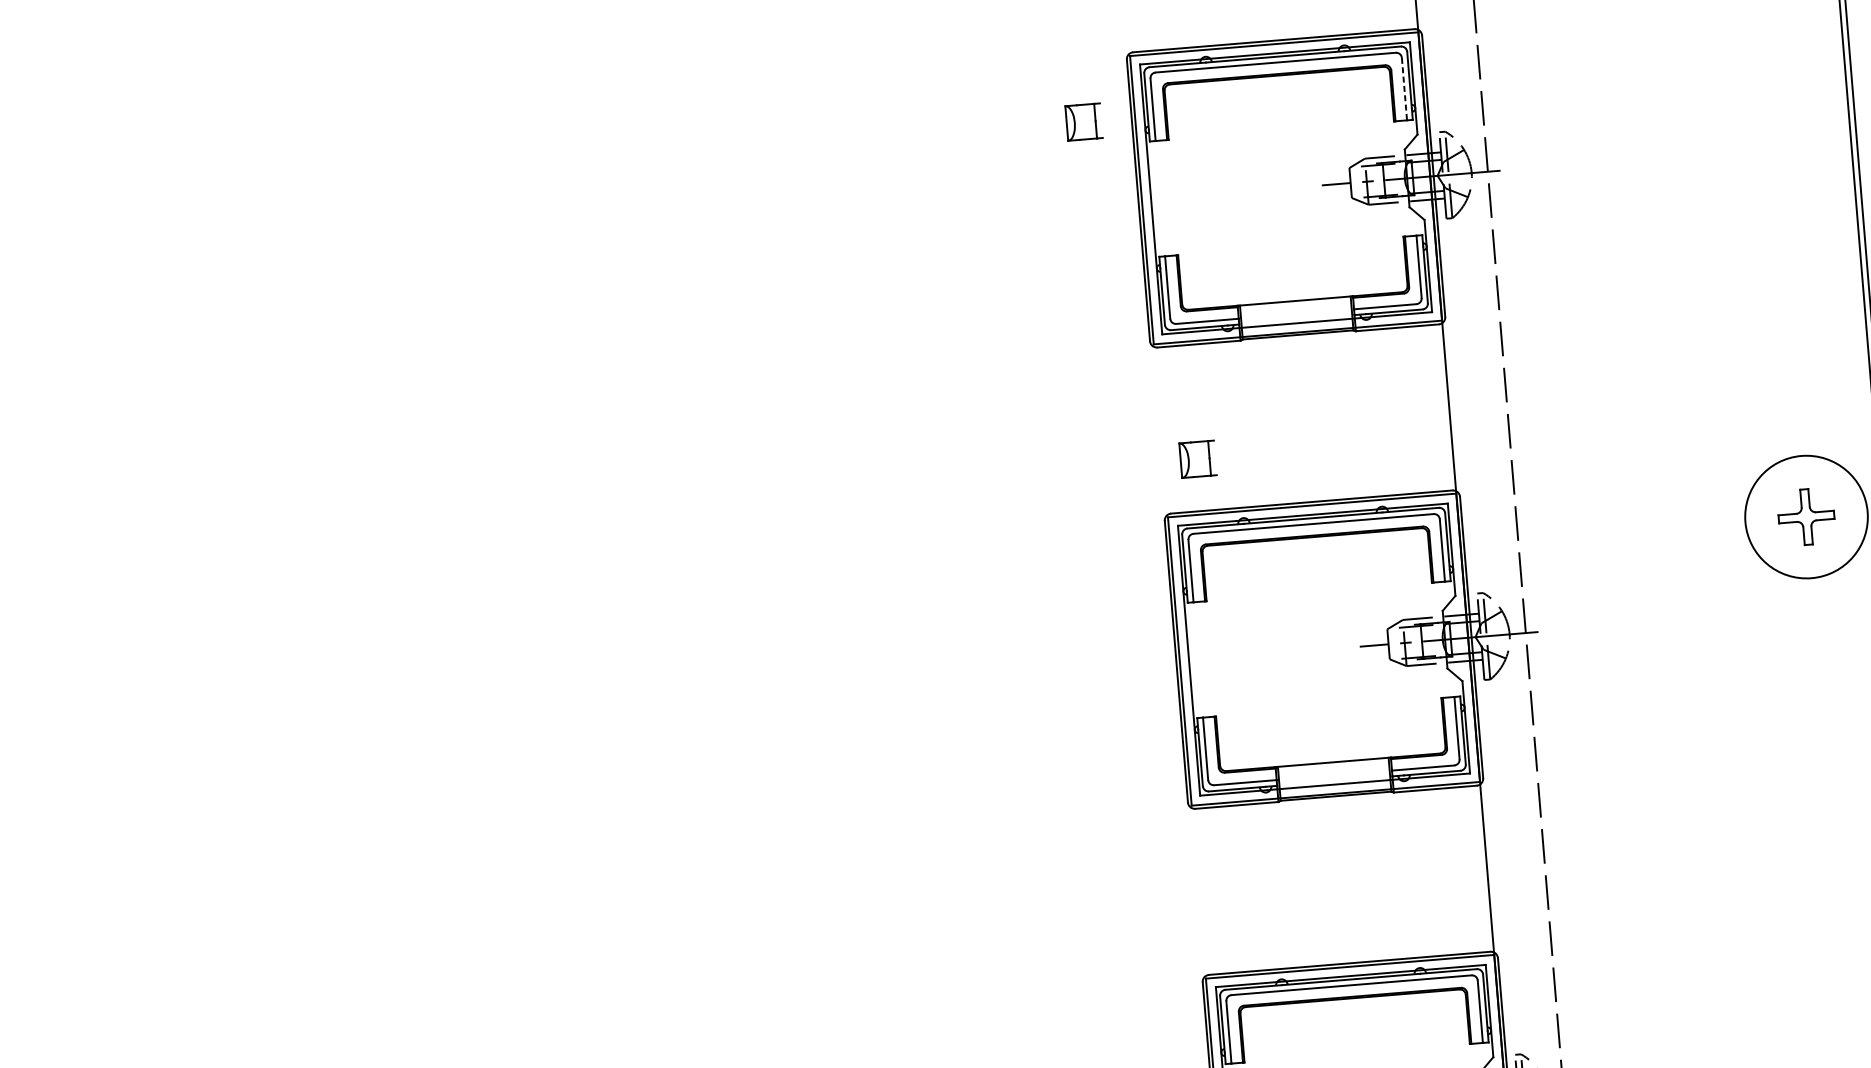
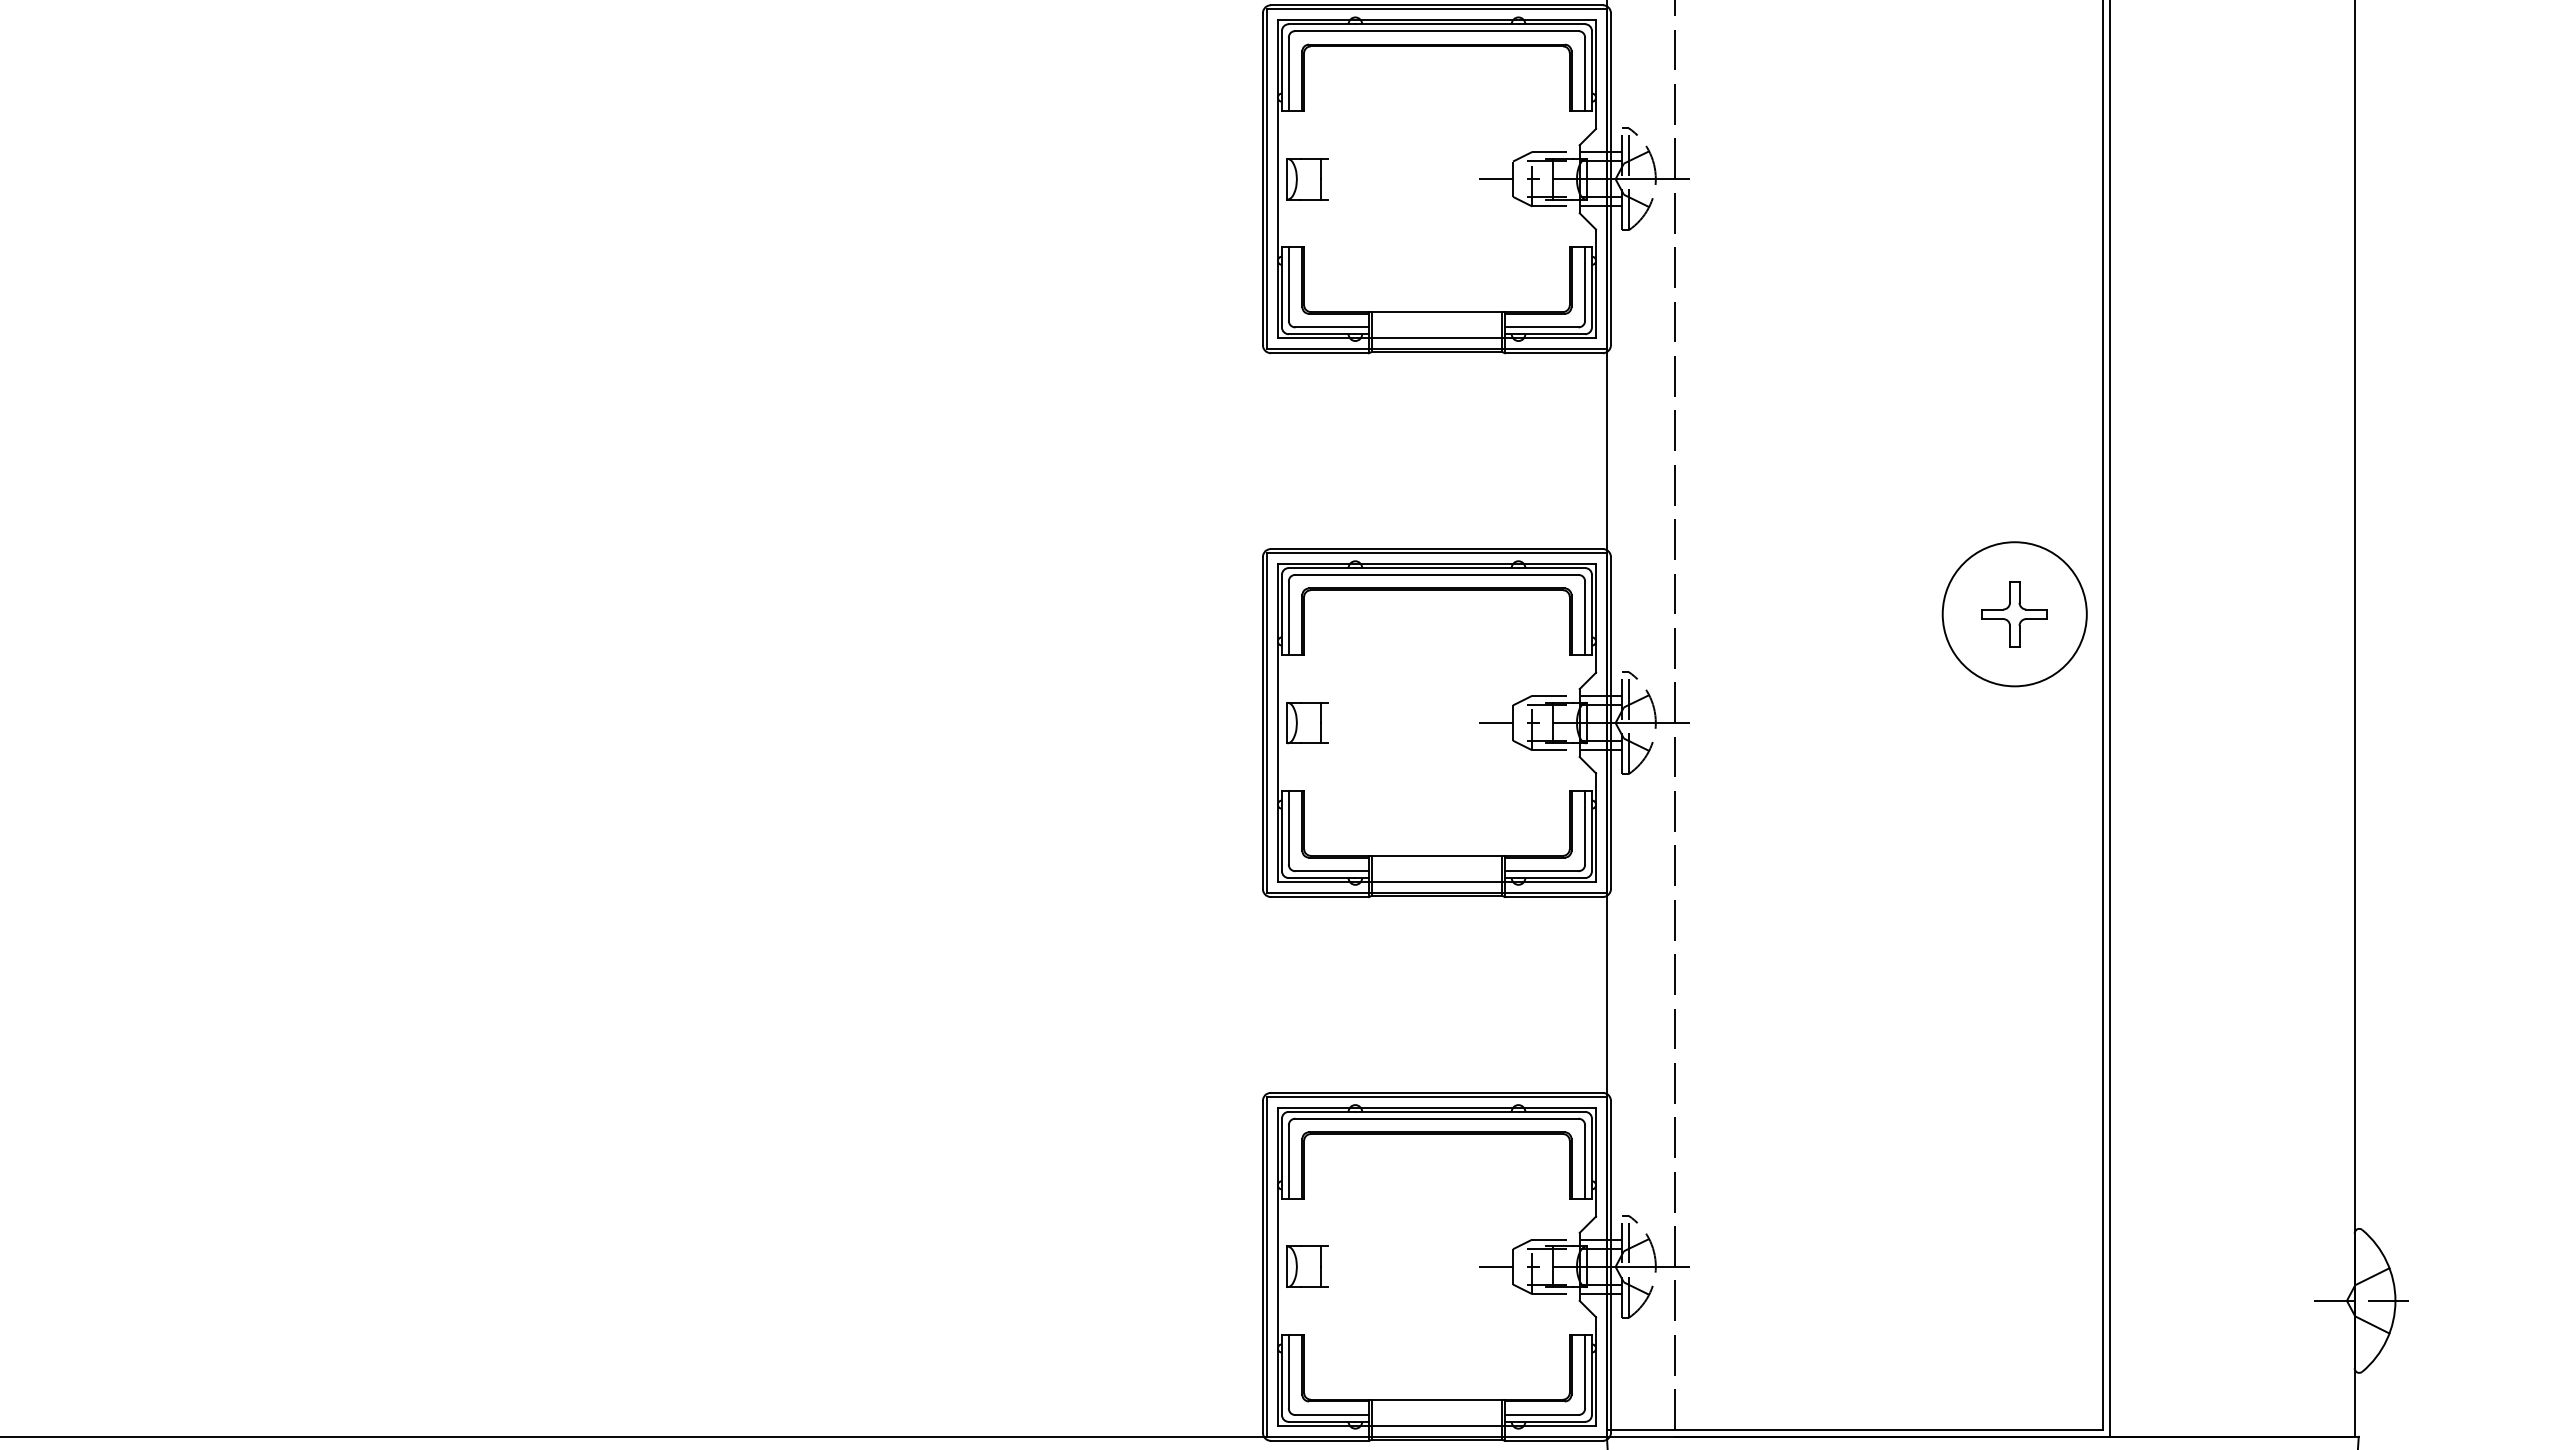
line: (1404, 89) -> (1585, 74), dashed -> solid
part: (1083, 122) -> (1307, 179), moved
part: (1197, 459) -> (1307, 723), moved

